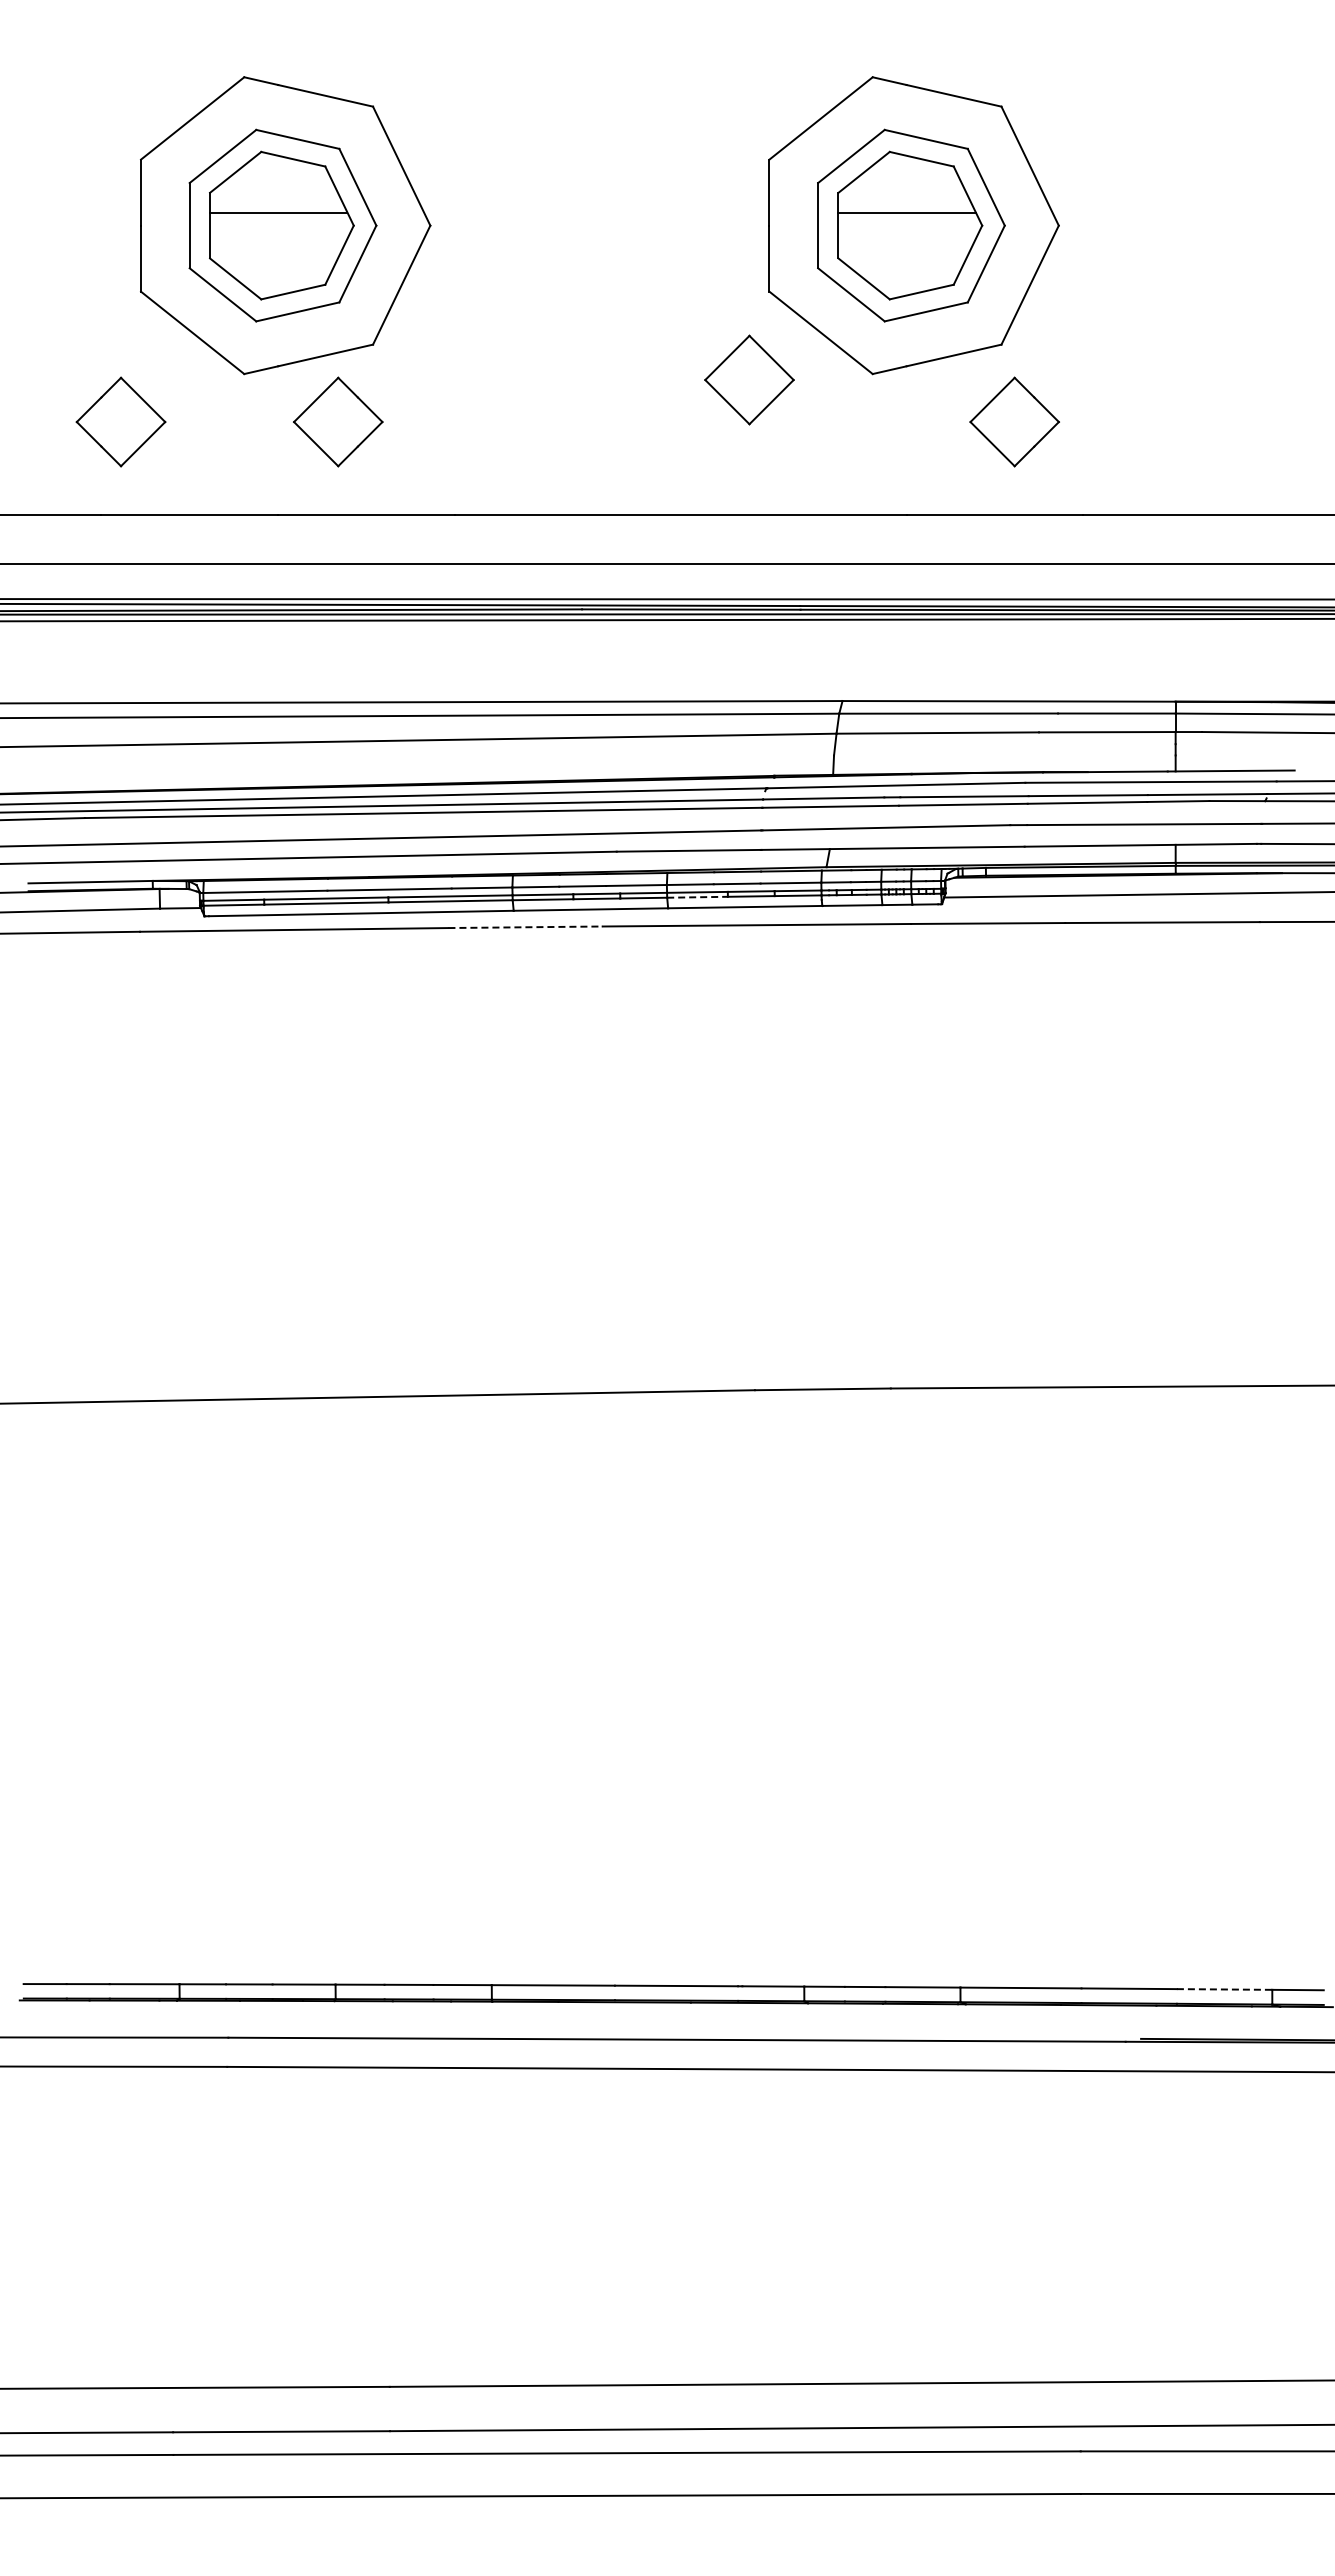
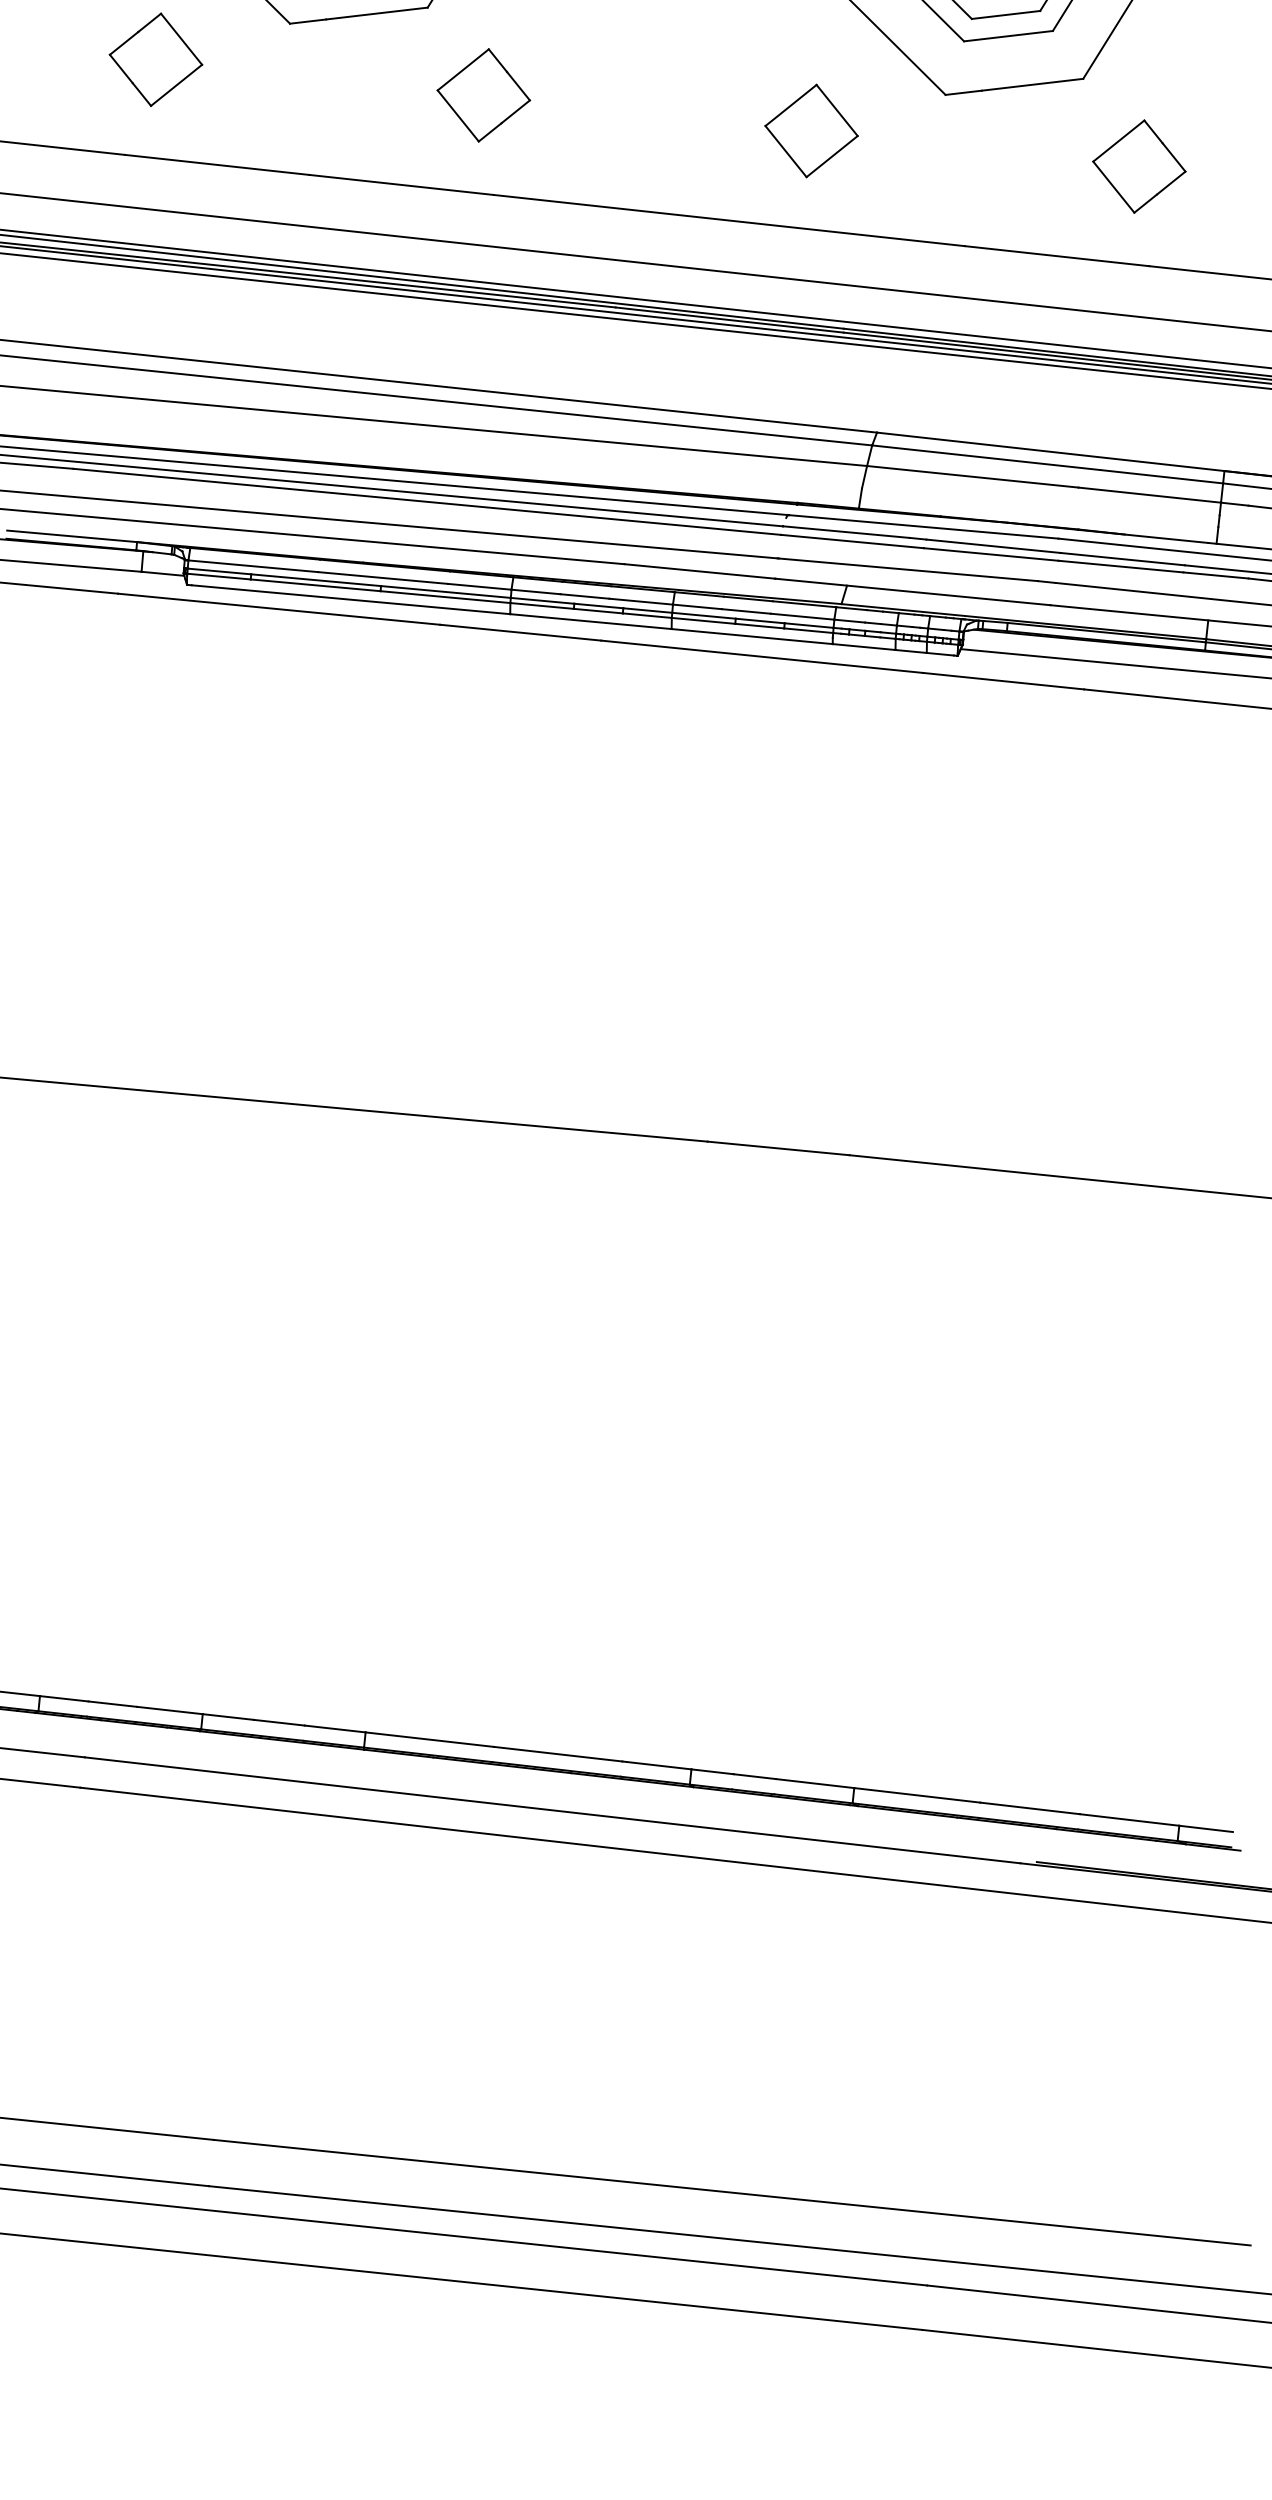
part: (749, 379) -> (811, 130), moved
part: (338, 421) -> (484, 94), moved
part: (1014, 421) -> (1139, 166), moved
line: (698, 897) -> (704, 621), dashed -> solid
line: (526, 927) -> (521, 633), dashed -> solid
line: (1224, 1989) -> (1129, 1819), dashed -> solid

